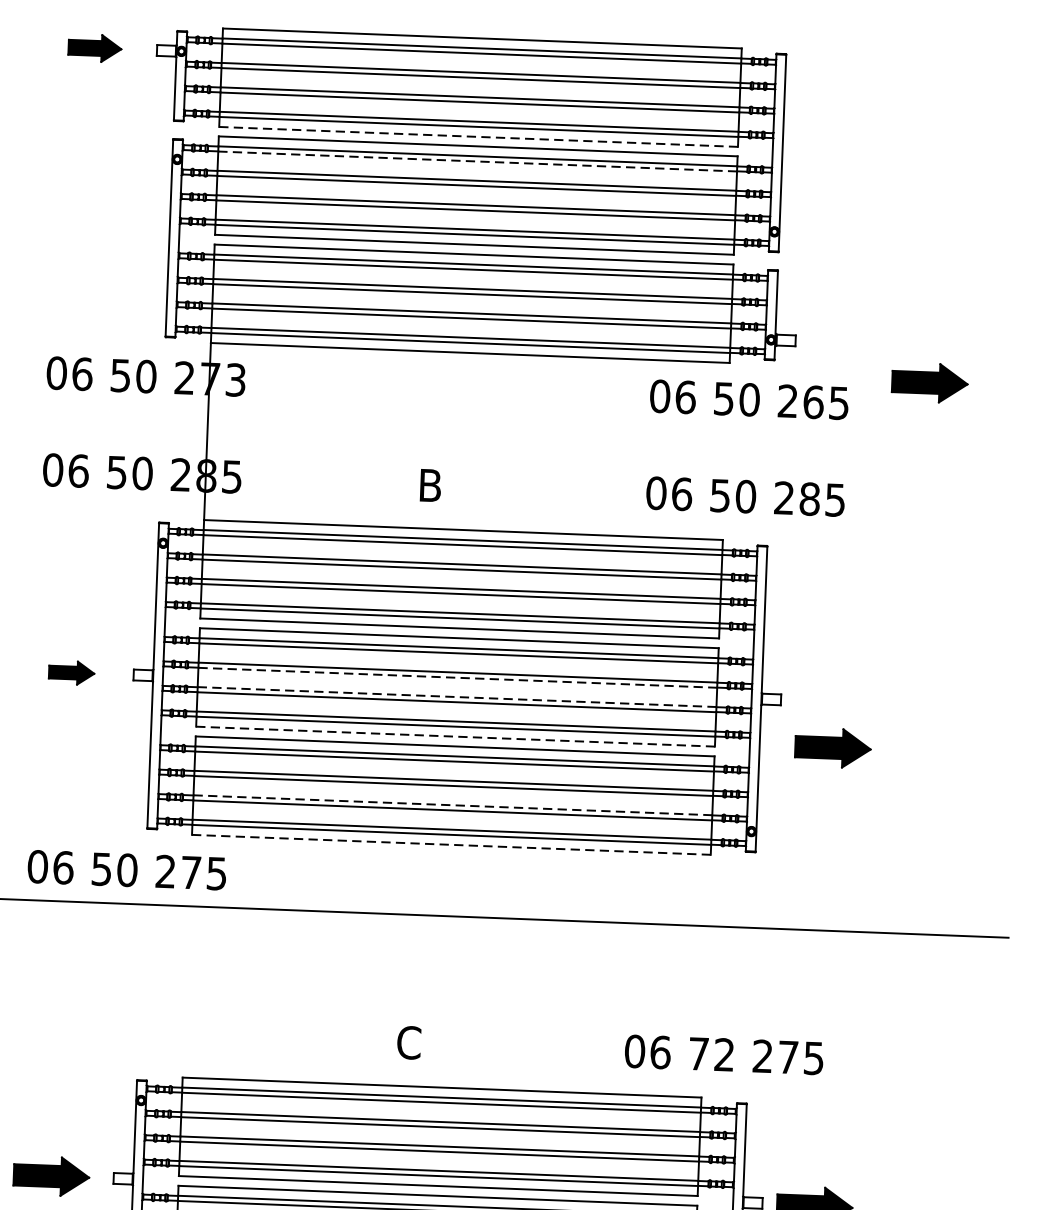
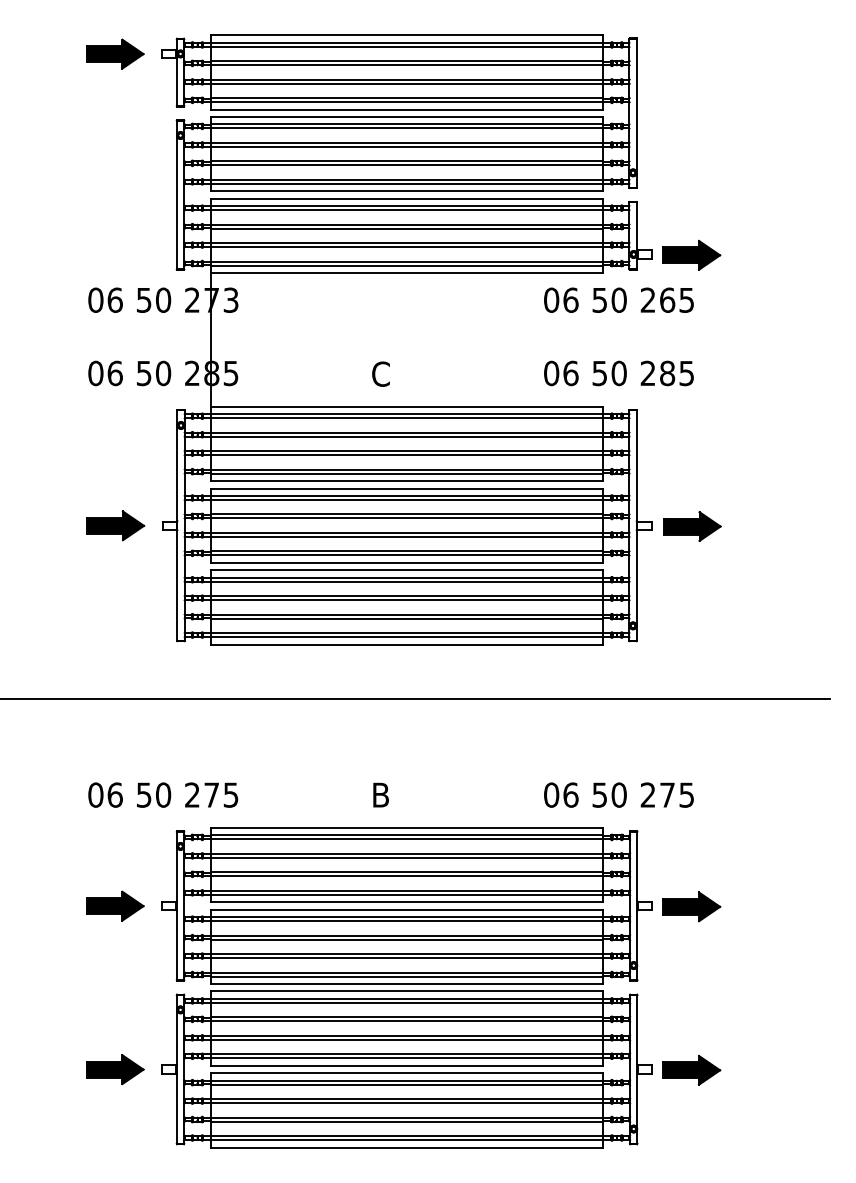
part: (95, 47) -> (115, 53), size x1.43
line: (479, 136) -> (407, 109), dashed -> solid
line: (478, 161) -> (407, 128), dashed -> solid
part: (929, 381) -> (691, 254), moved
text: (429, 484) -> (380, 373), B -> C
part: (71, 672) -> (115, 525), size x1.67
line: (458, 677) -> (407, 518), dashed -> solid
line: (457, 696) -> (407, 532), dashed -> solid
line: (456, 736) -> (407, 562), dashed -> solid
part: (833, 748) -> (692, 526), moved
line: (453, 805) -> (407, 614), dashed -> solid
line: (451, 844) -> (407, 644), dashed -> solid
text: (127, 869) -> (163, 794), moved
text: (408, 1041) -> (380, 794), C -> B
text: (711, 1053) -> (609, 794), 72 -> 50

